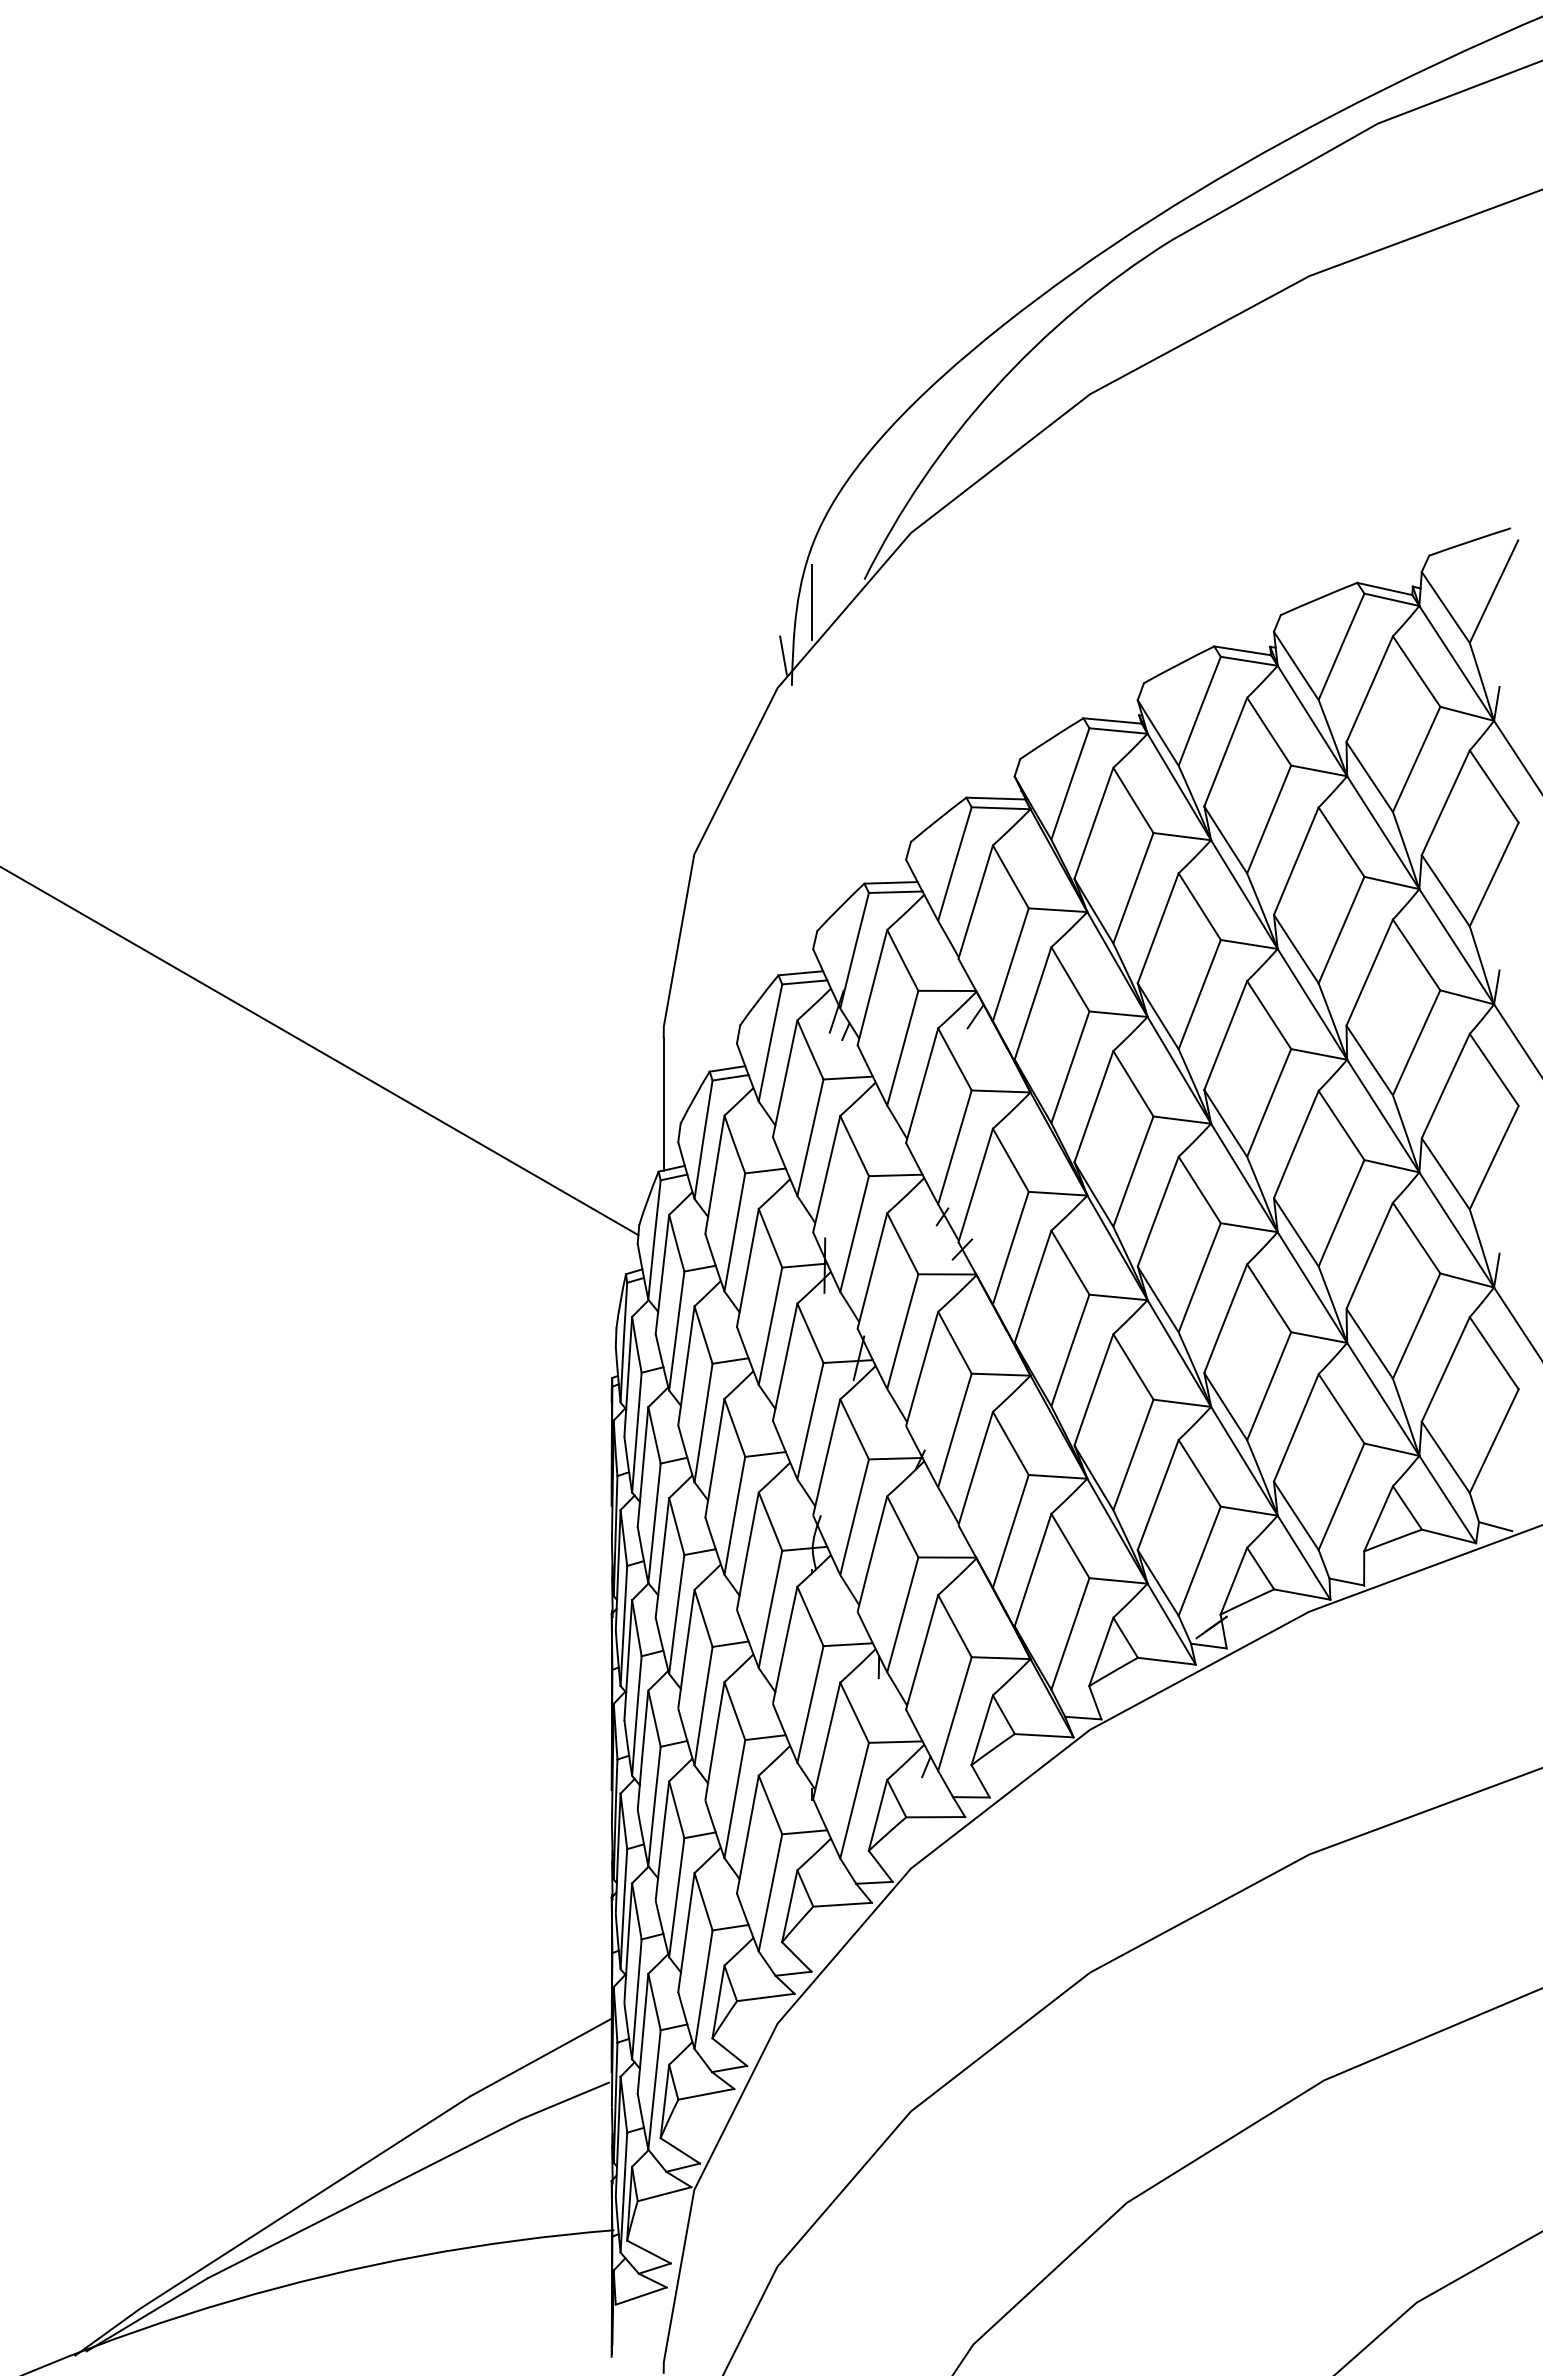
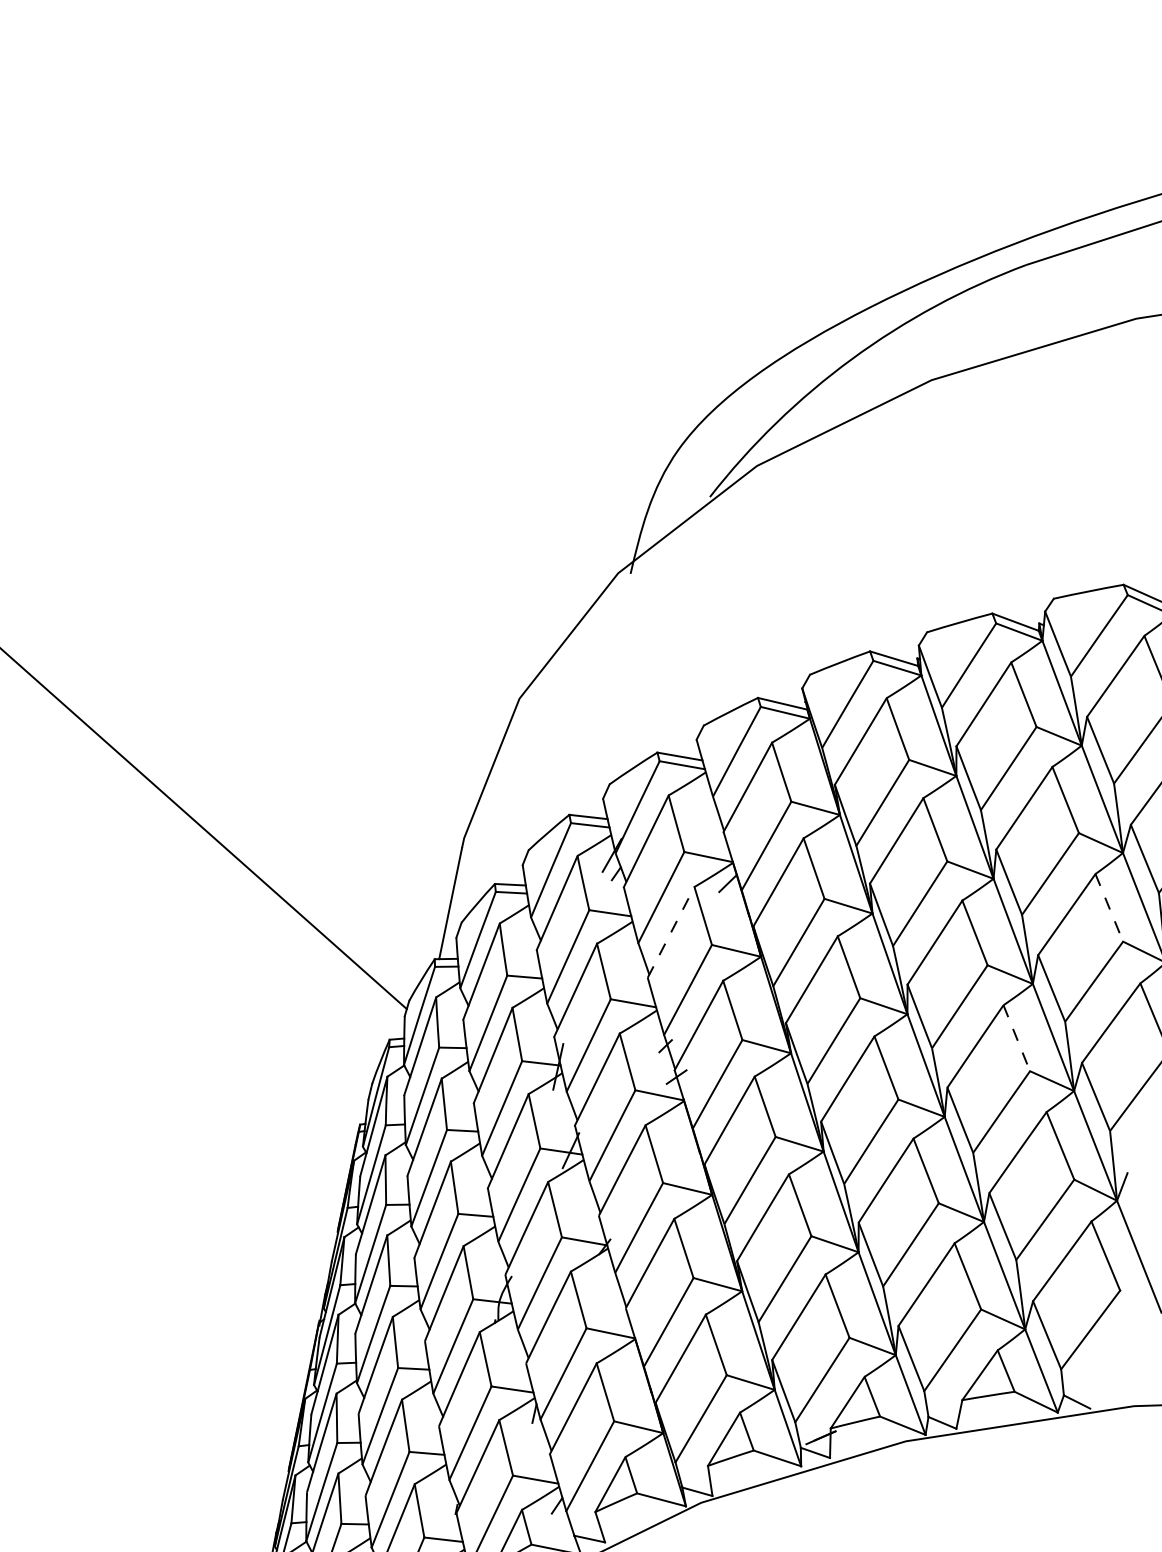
line: (812, 602) -> (662, 507), removed
line: (783, 655) -> (628, 546), removed
line: (1416, 954) -> (1109, 907), solid -> dashed
line: (922, 1085) -> (671, 932), solid -> dashed
line: (1341, 1125) -> (1016, 1038), solid -> dashed

